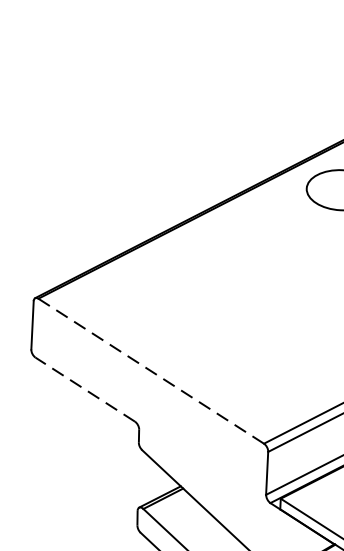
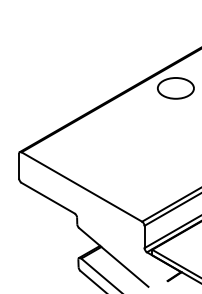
line: (150, 370) -> (81, 186), dashed -> solid
line: (85, 390) -> (48, 198), dashed -> solid

